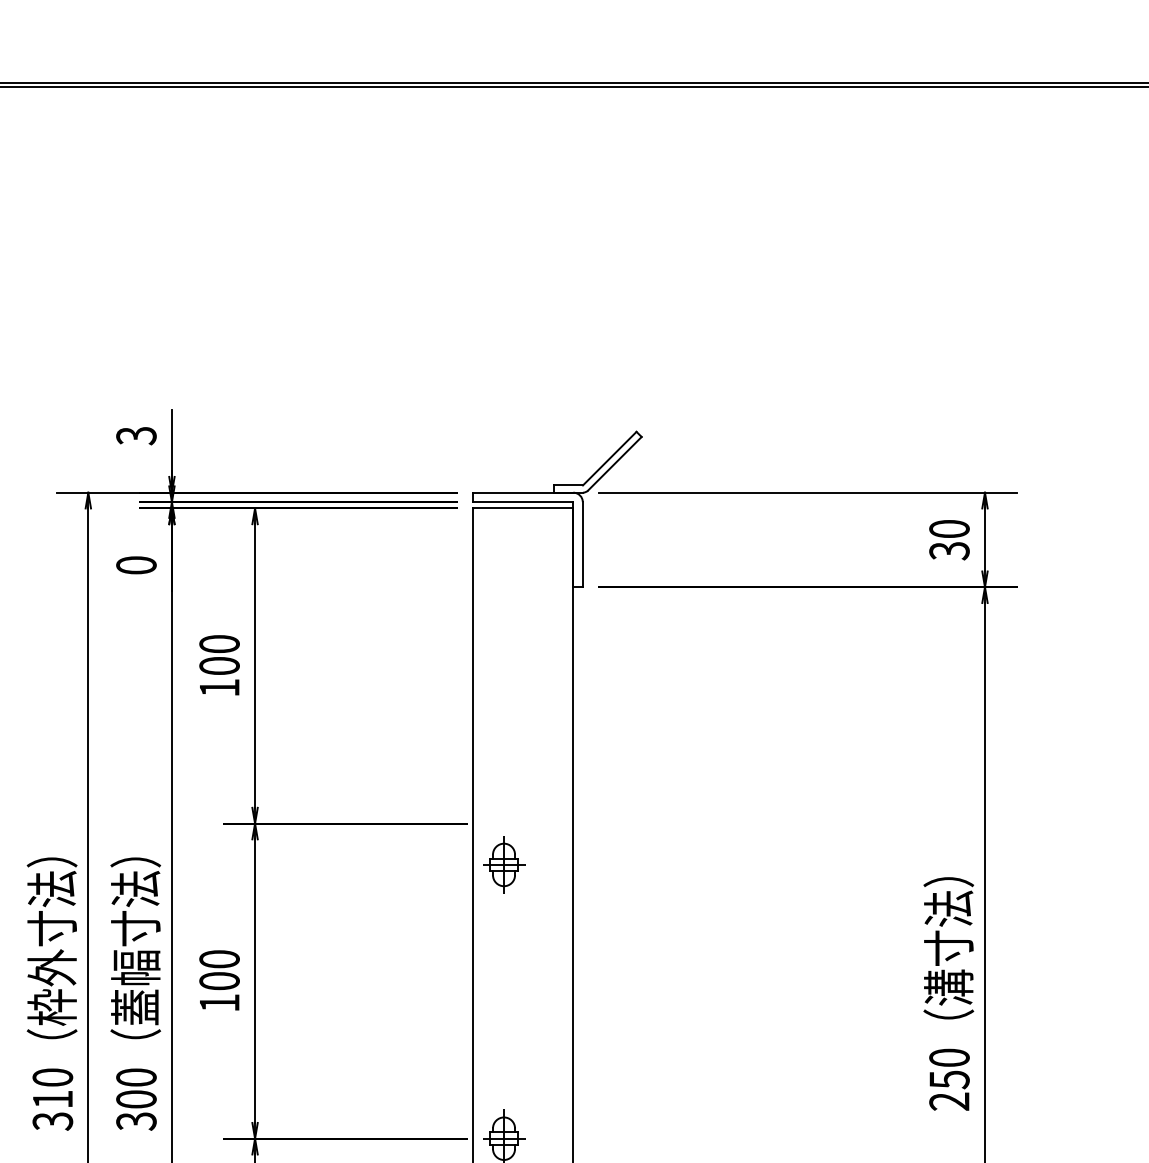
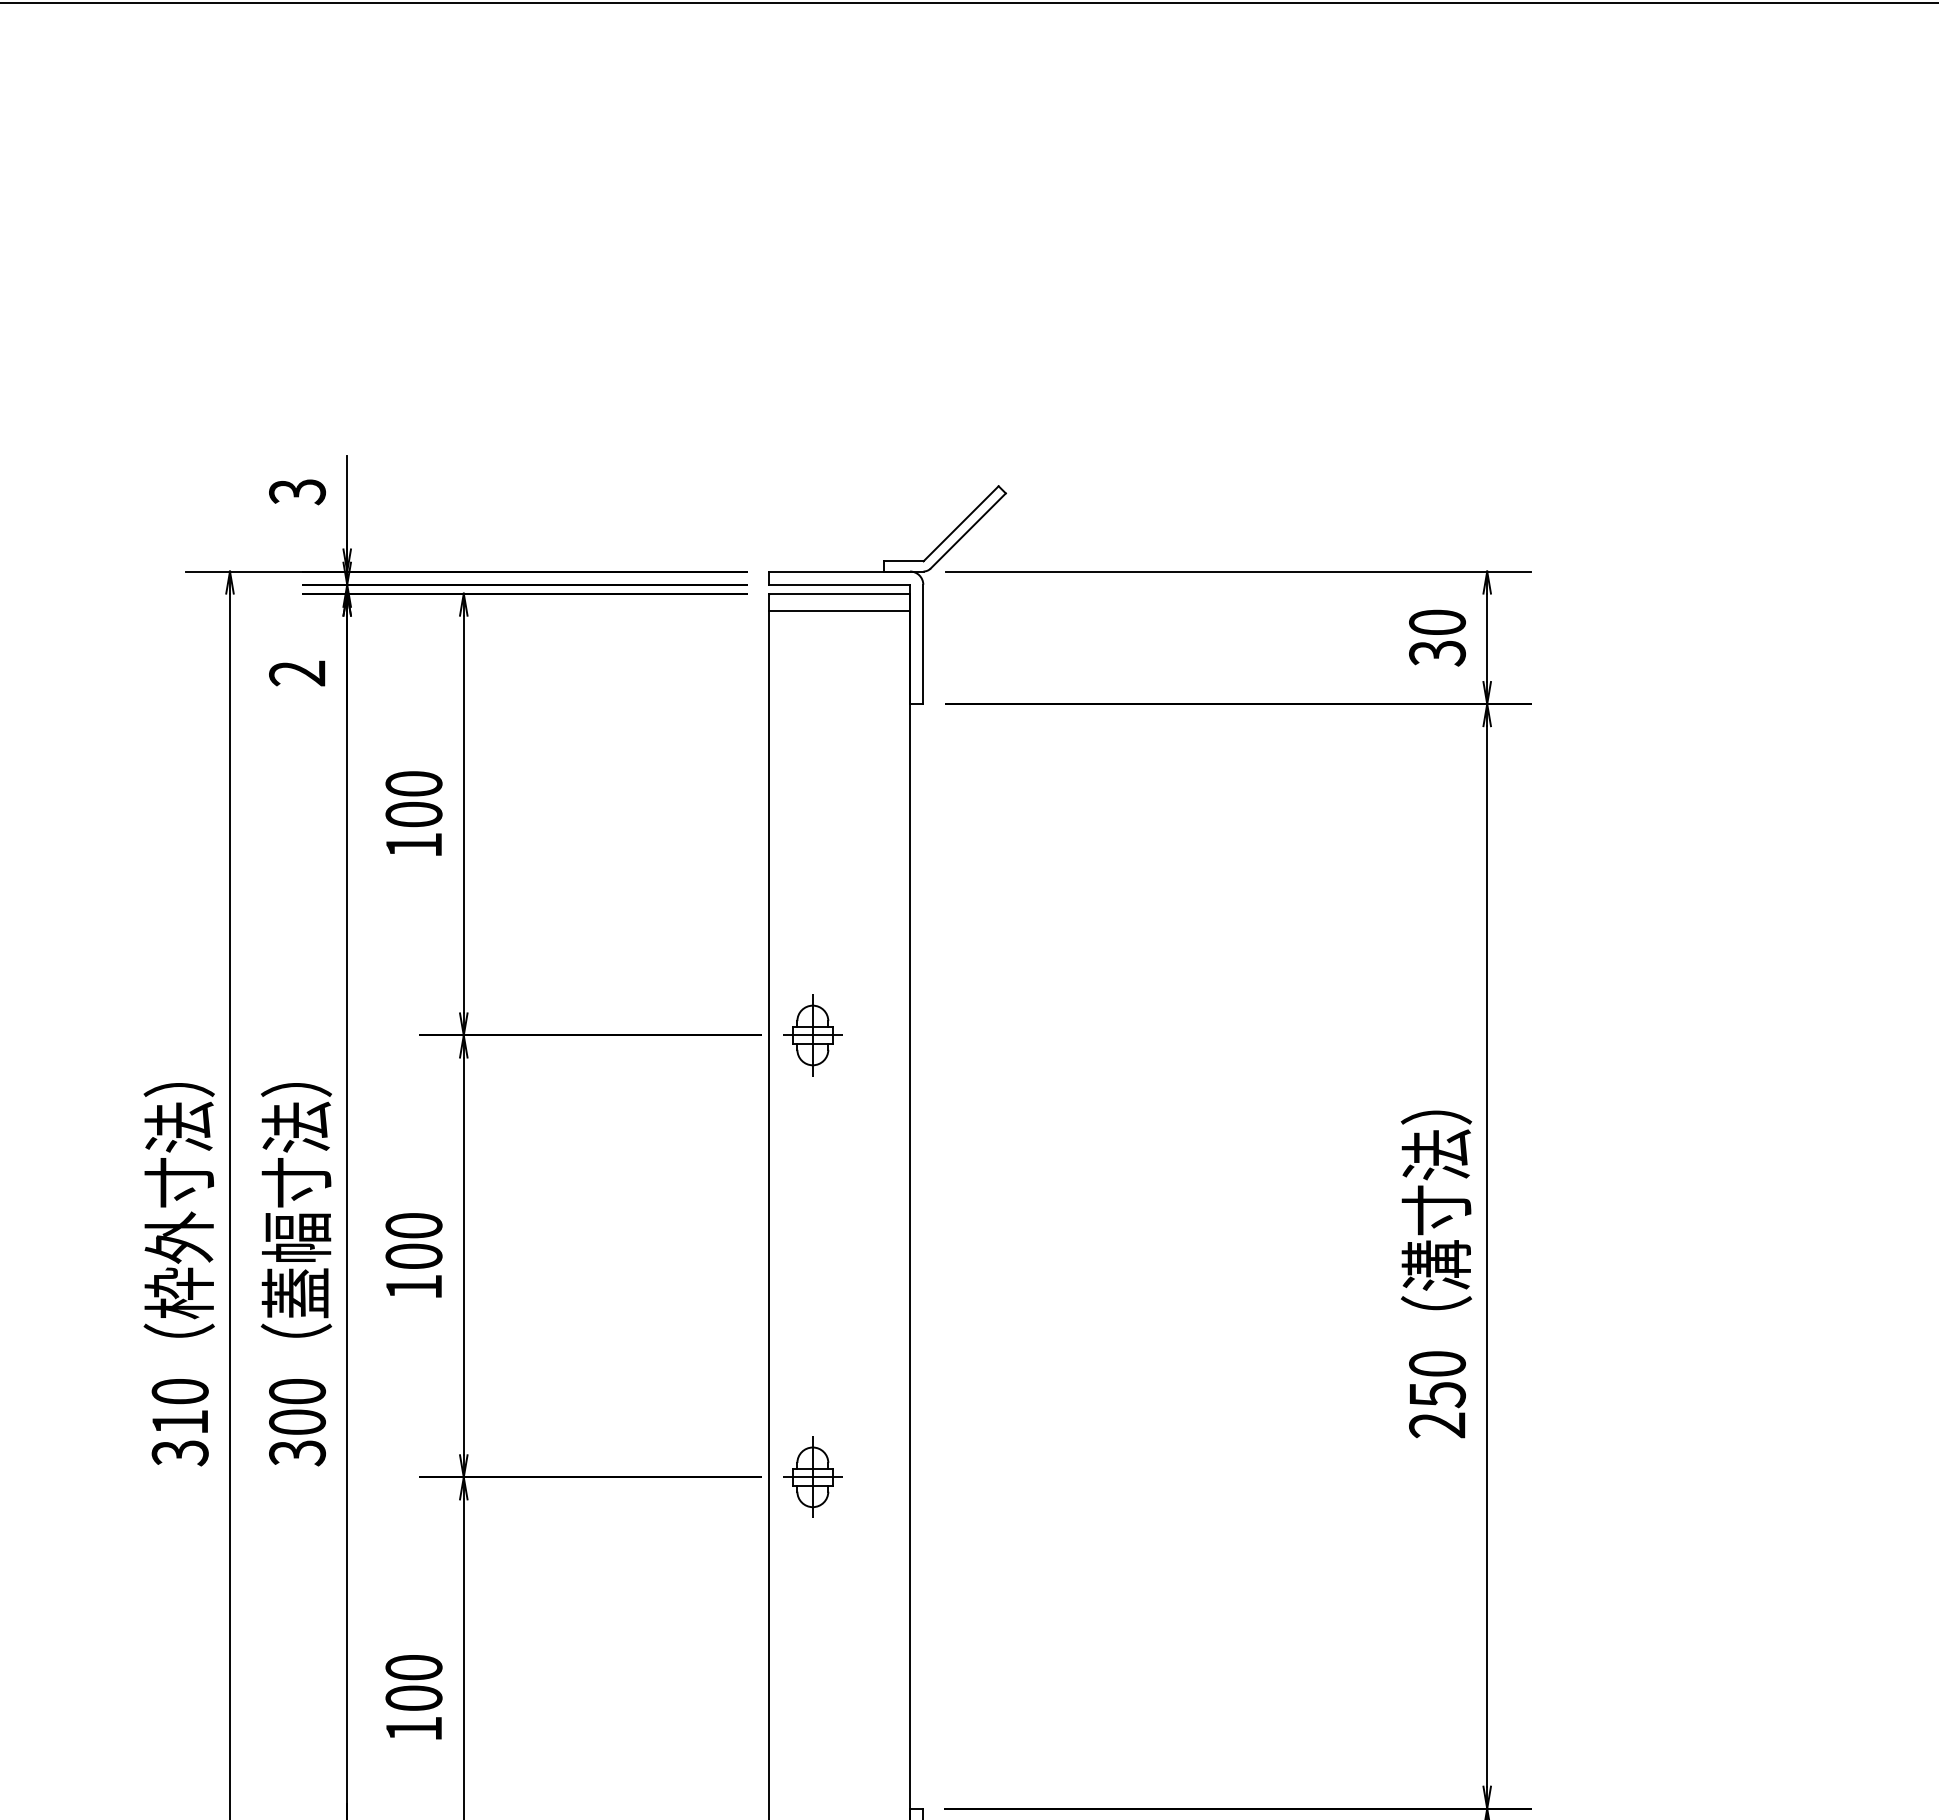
line: (523, 521) -> (839, 611), added
text: (136, 565) -> (297, 673), 0 -> 2
part: (503, 864) -> (812, 1035), moved

